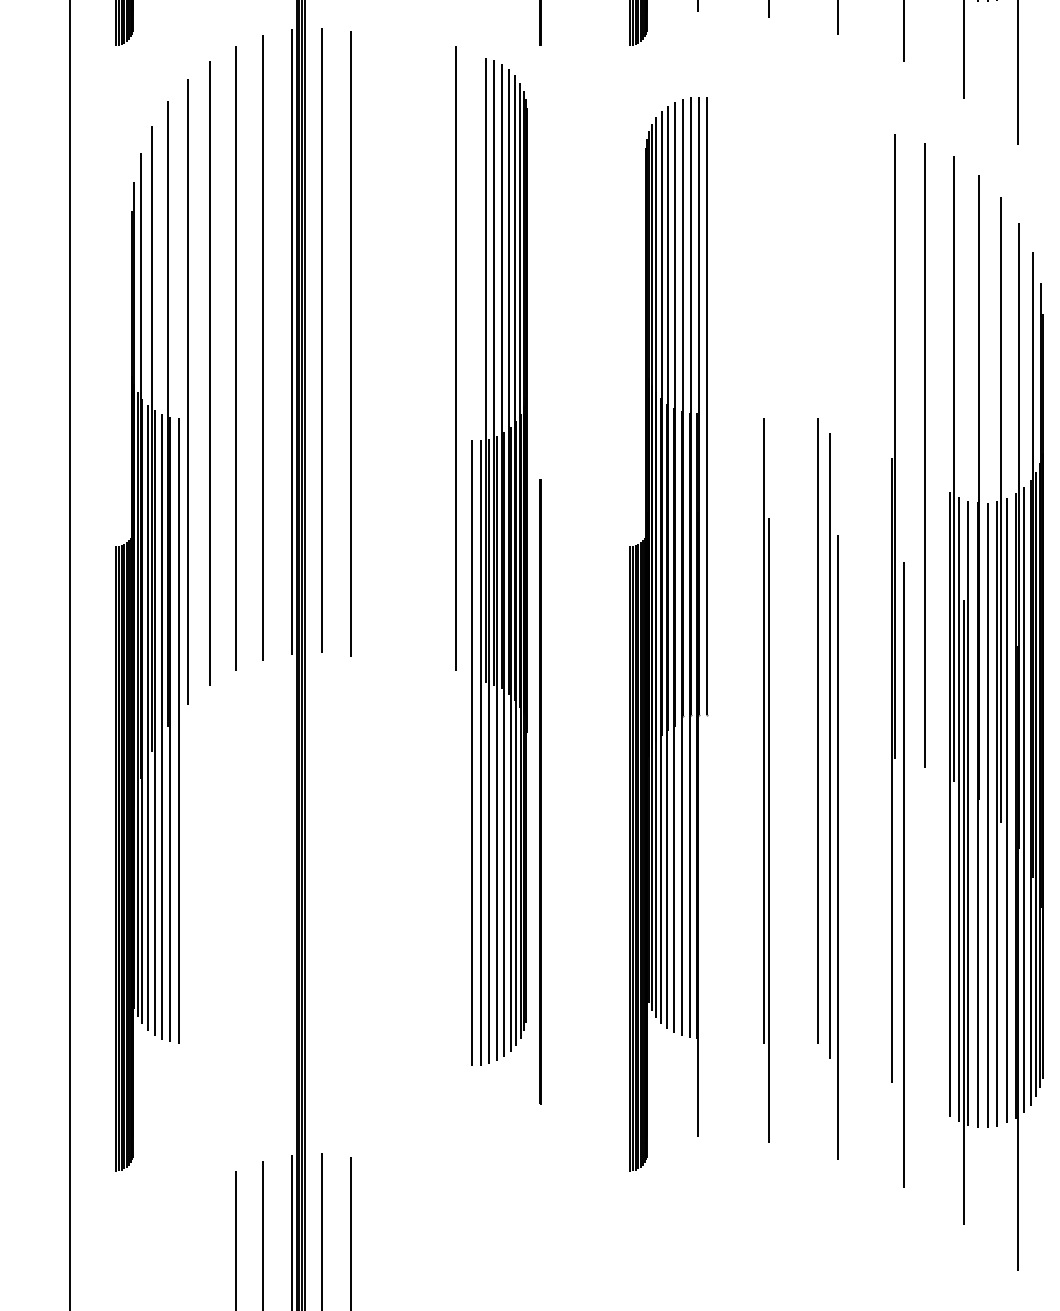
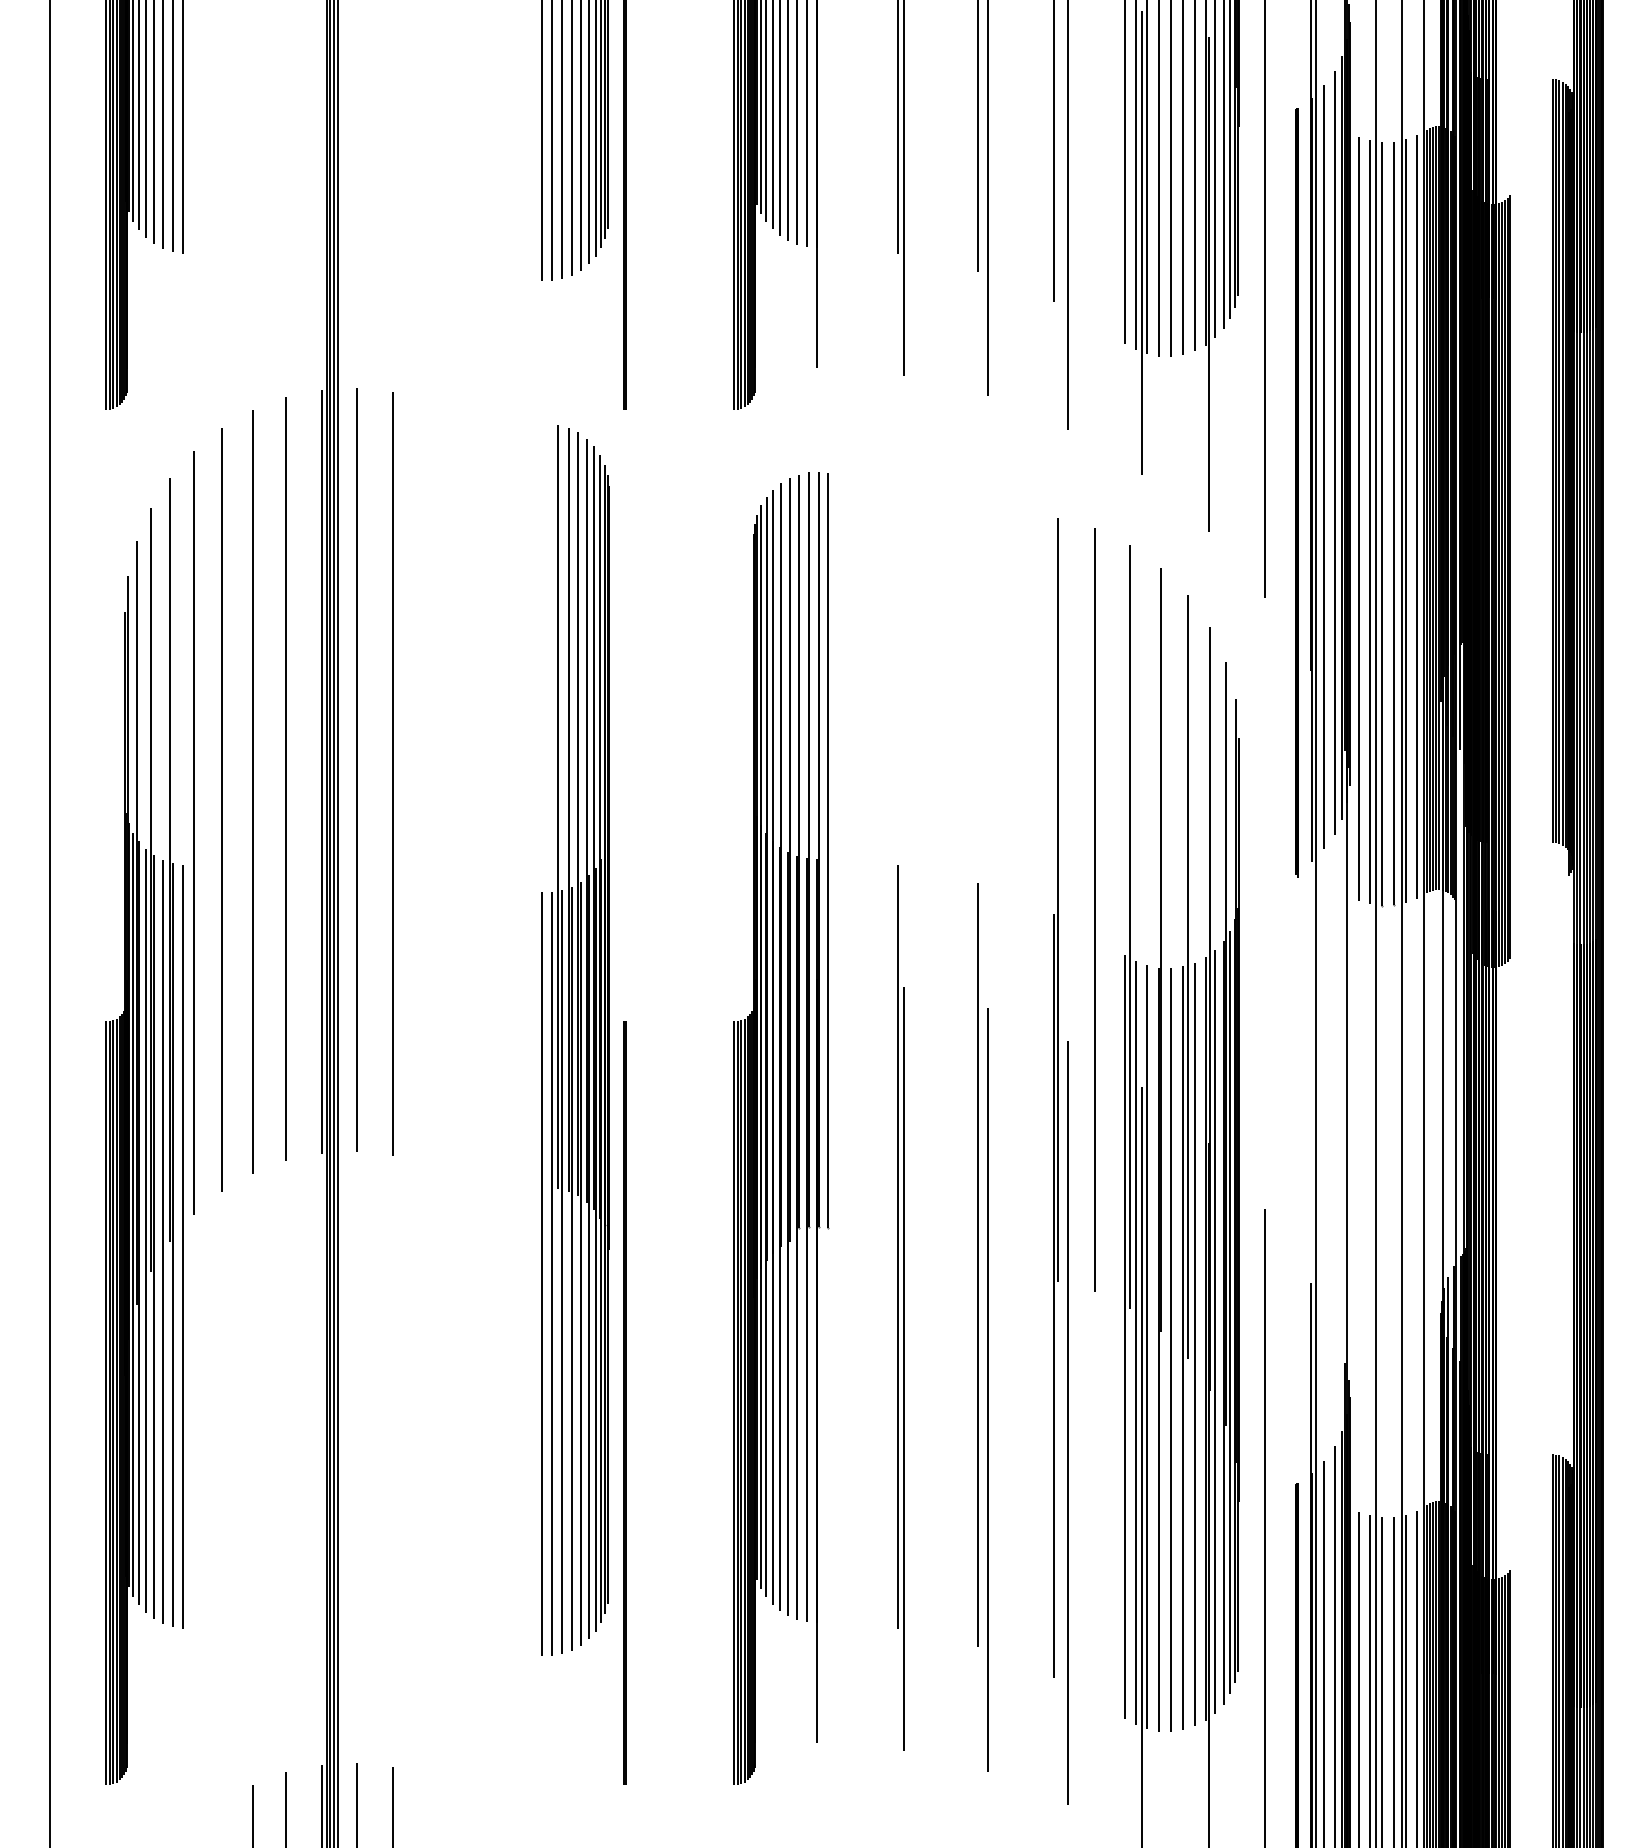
line: (455, 358) -> (521, 791), removed
line: (817, 730) -> (963, 1246), removed
line: (540, 791) -> (624, 1402), moved

